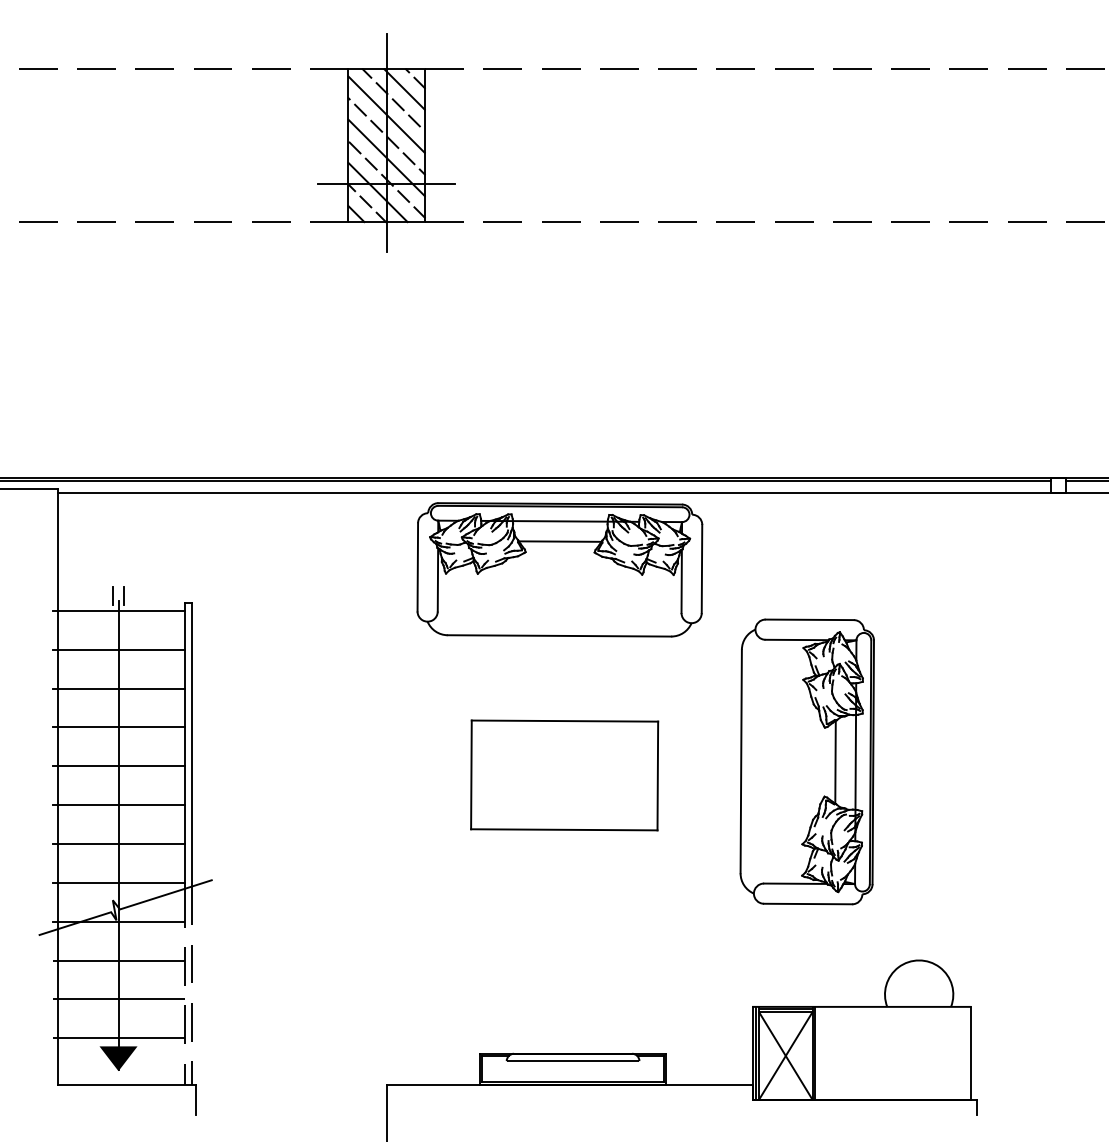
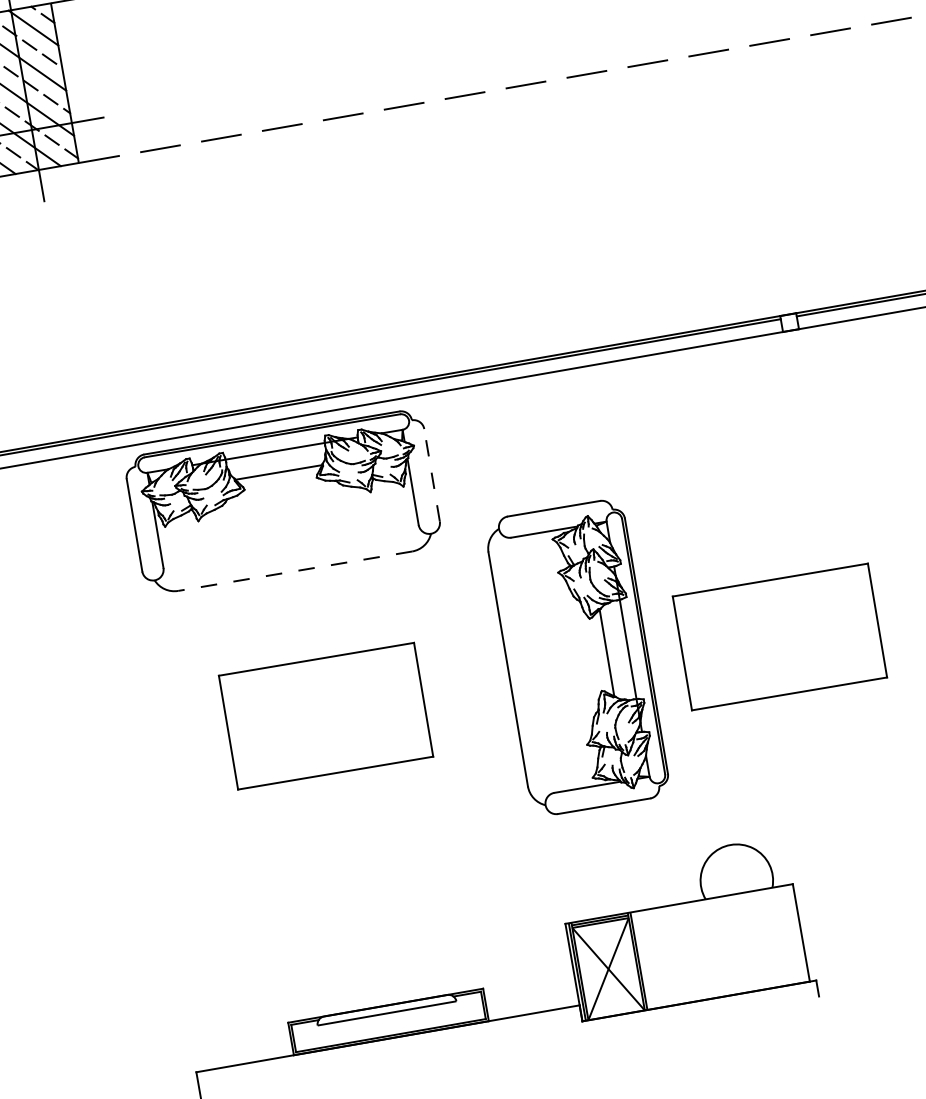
line: (701, 568) -> (431, 474), solid -> dashed
line: (559, 635) -> (295, 570), solid -> dashed
part: (998, 775) -> (779, 637), added

